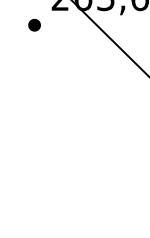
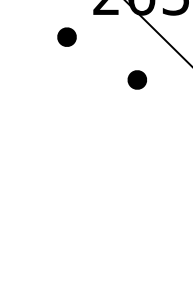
part: (80, 53) -> (137, 80), added

